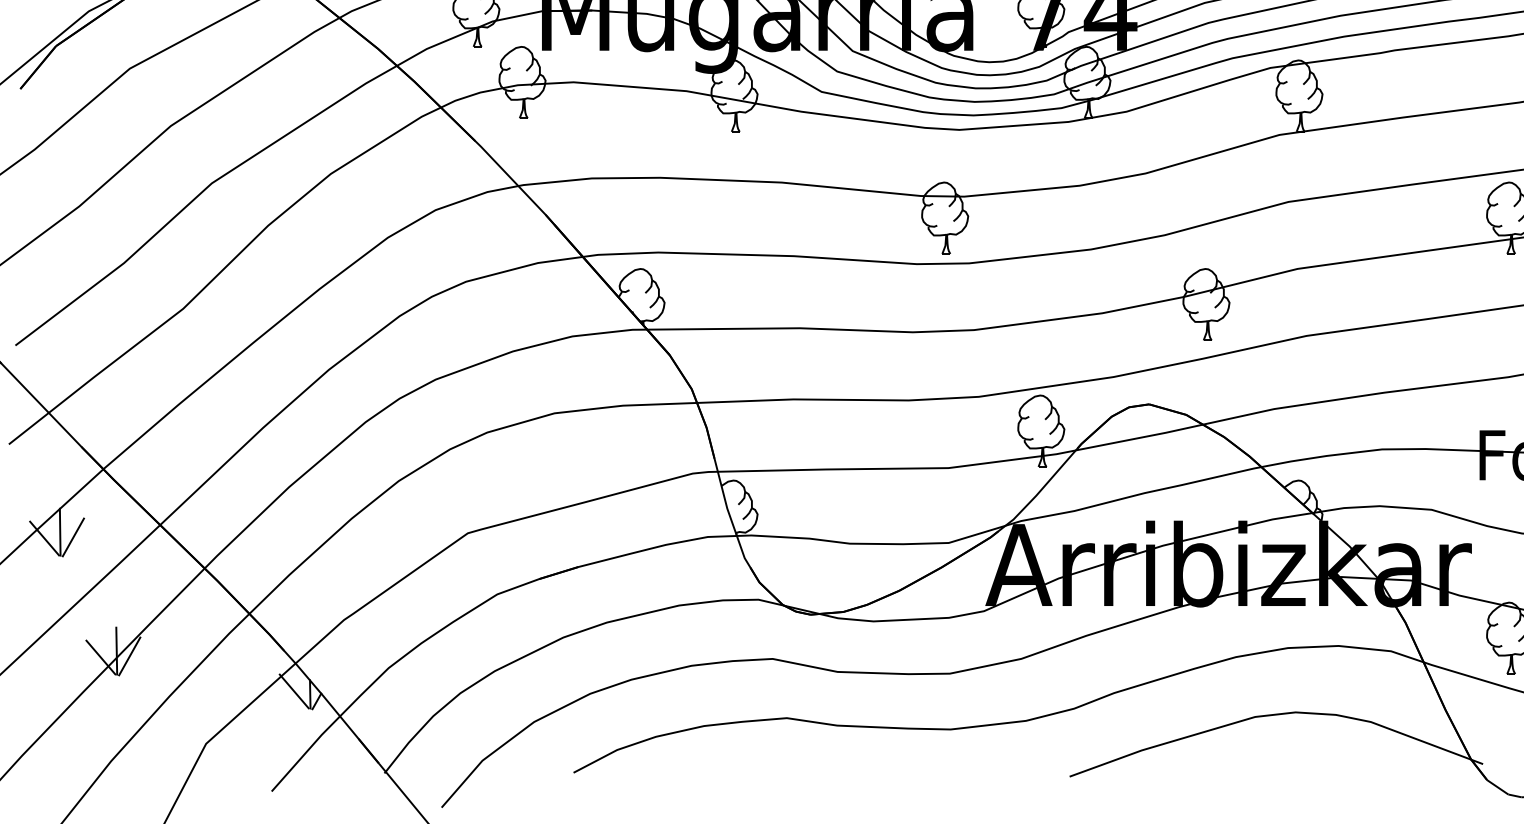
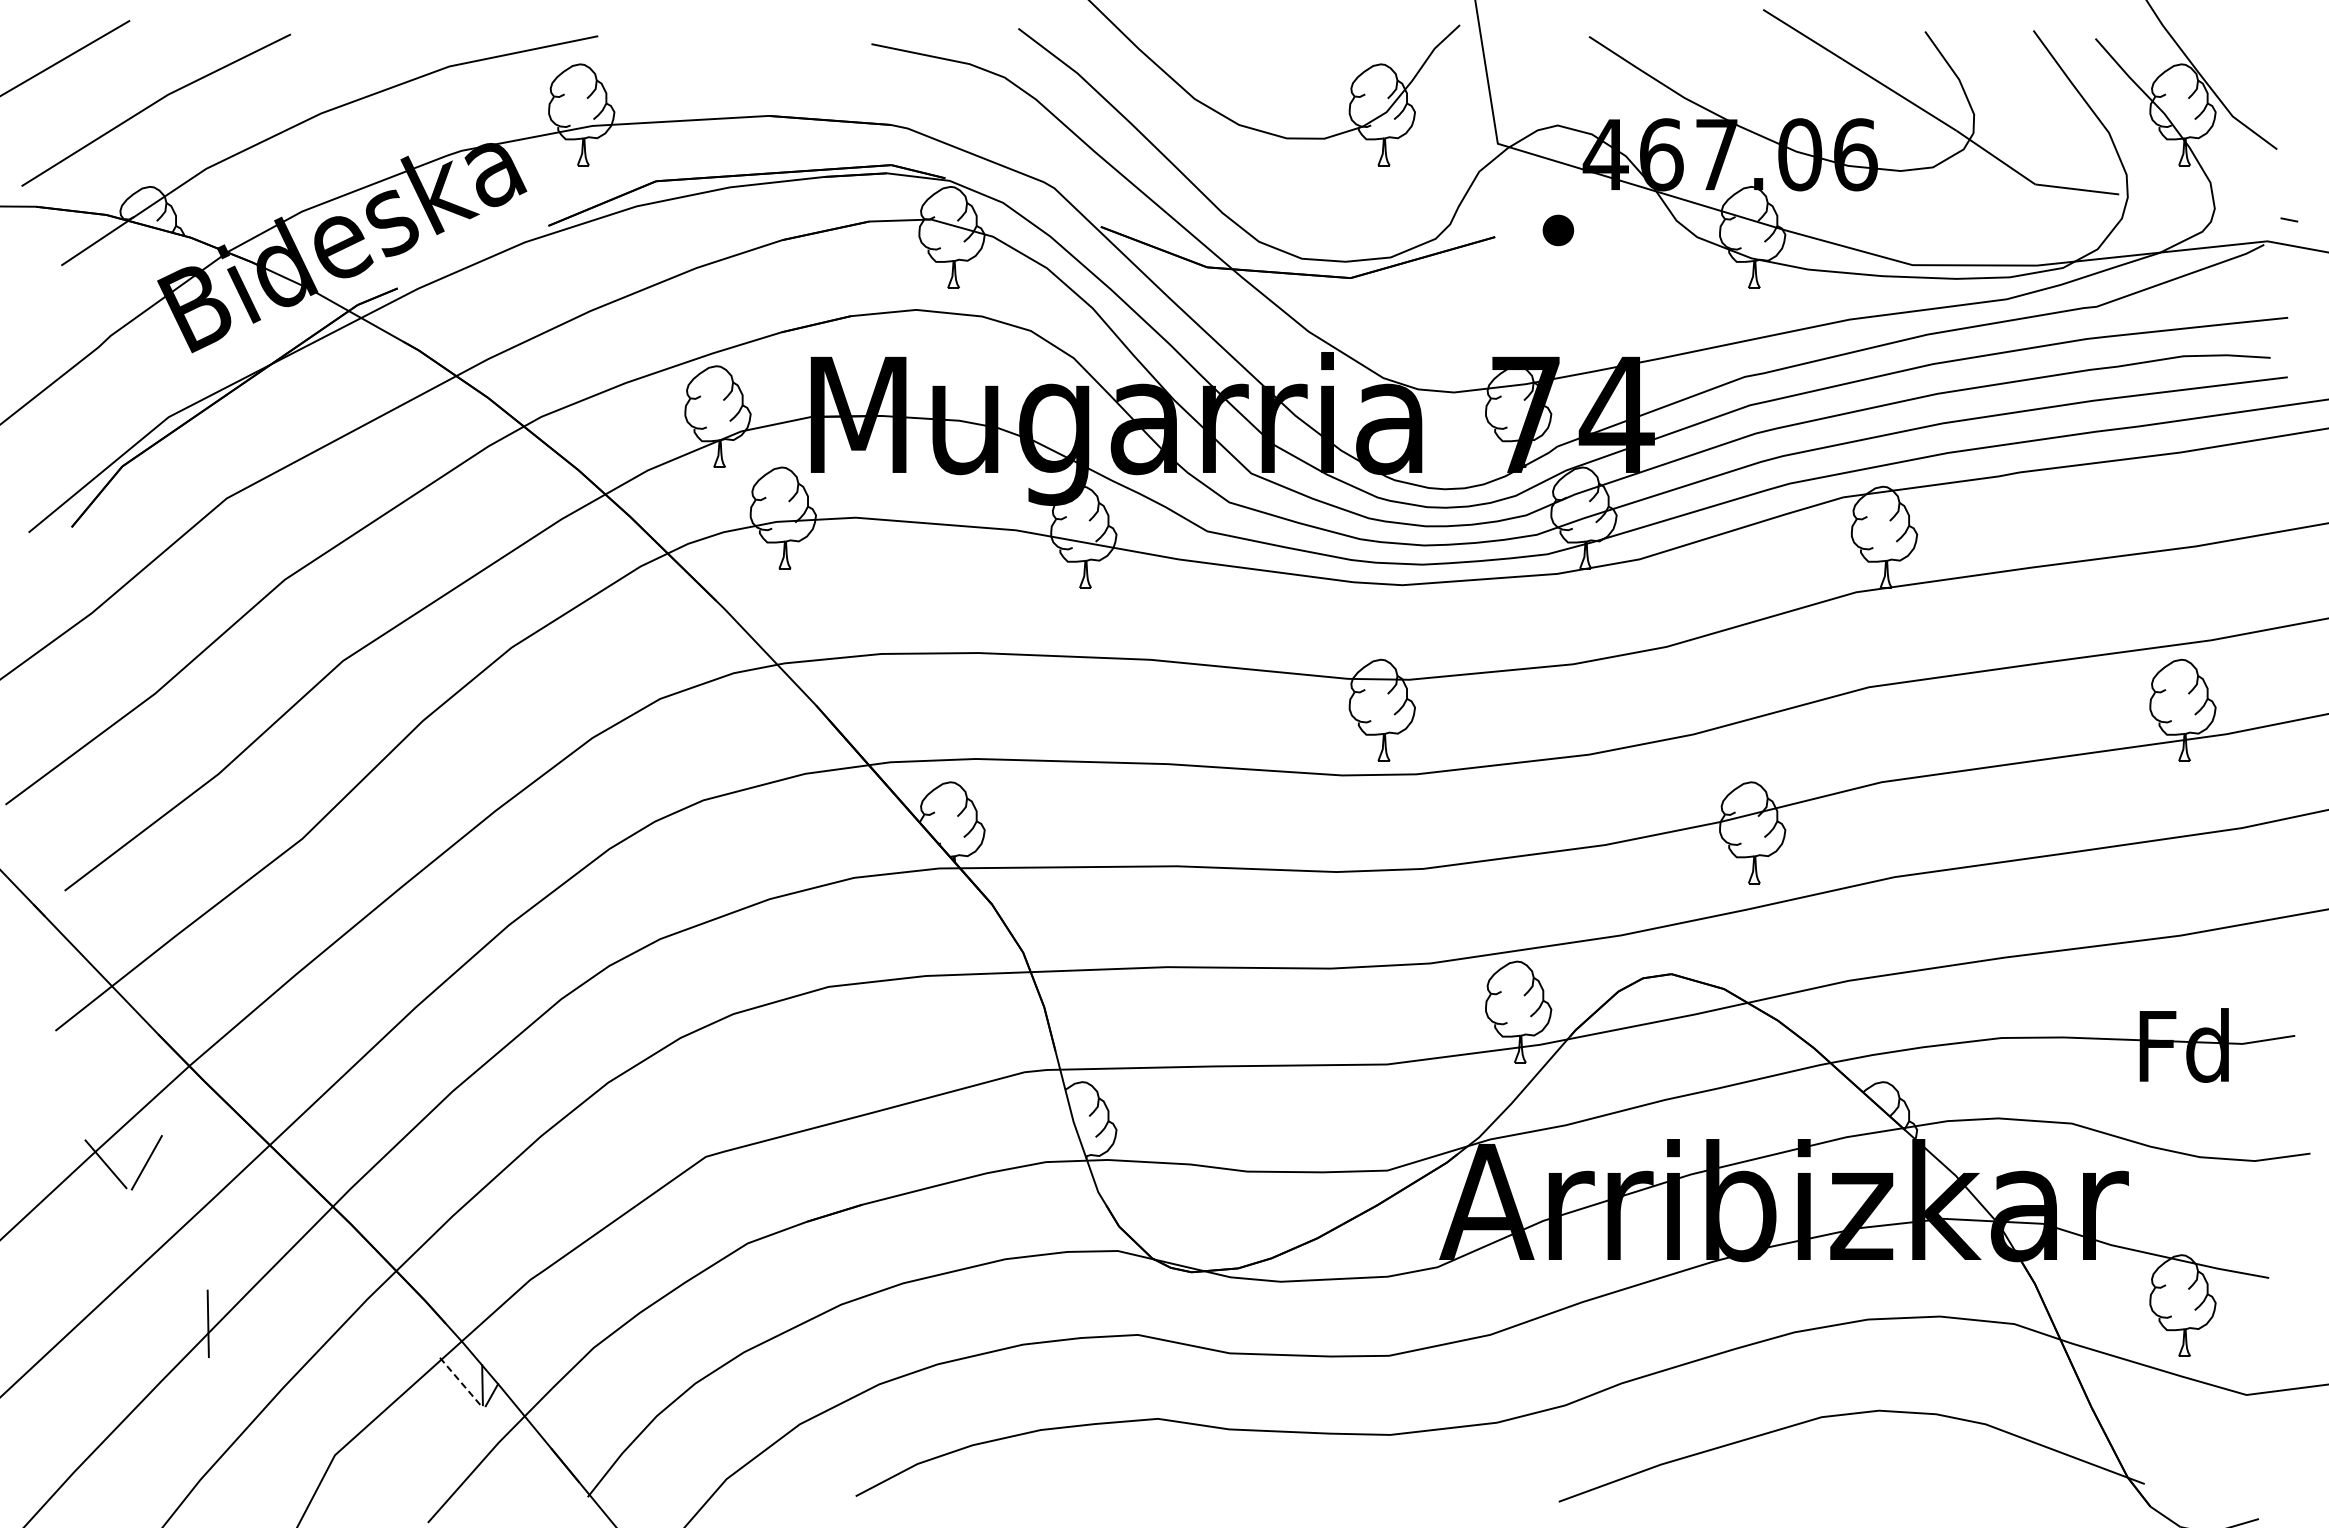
line: (59, 532) -> (127, 1155), removed
line: (129, 656) -> (226, 1331), removed
line: (100, 657) -> (185, 1332), removed
line: (294, 691) -> (459, 1380), solid -> dashed

